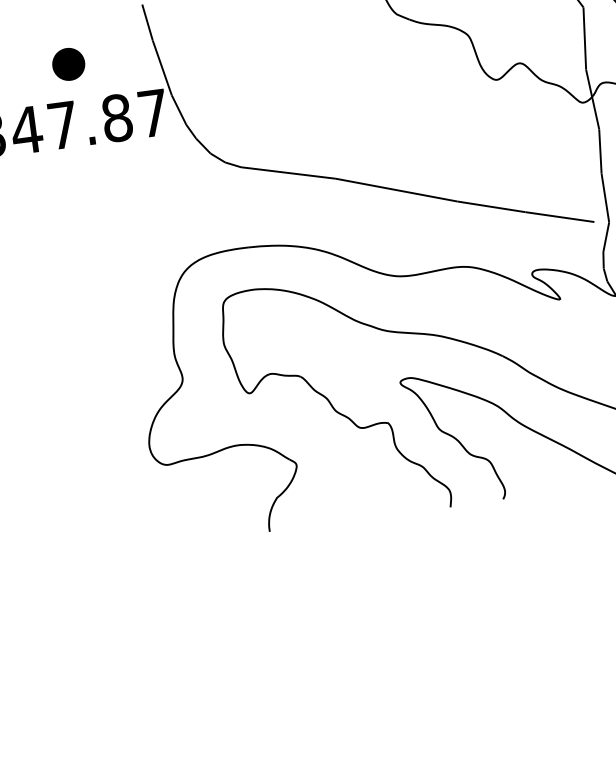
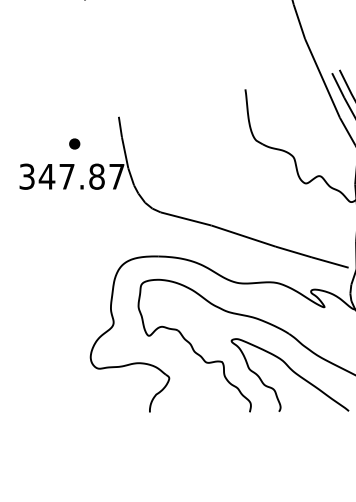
part: (68, 63) -> (74, 143), size x0.62

